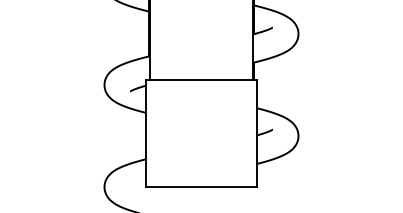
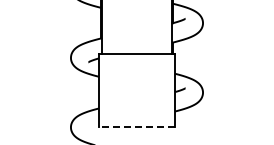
line: (200, 187) -> (136, 127), solid -> dashed

